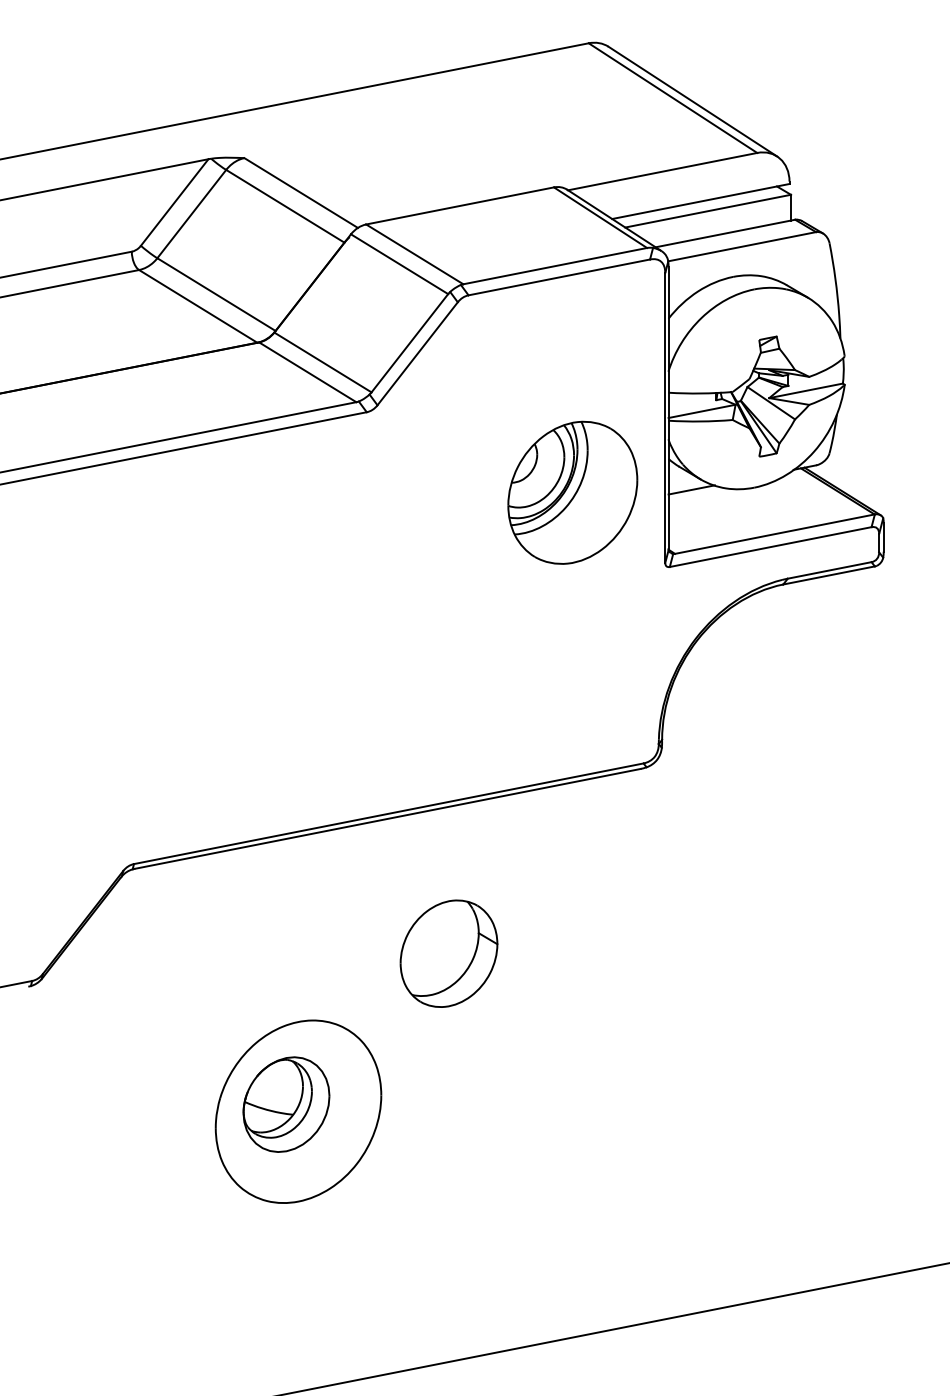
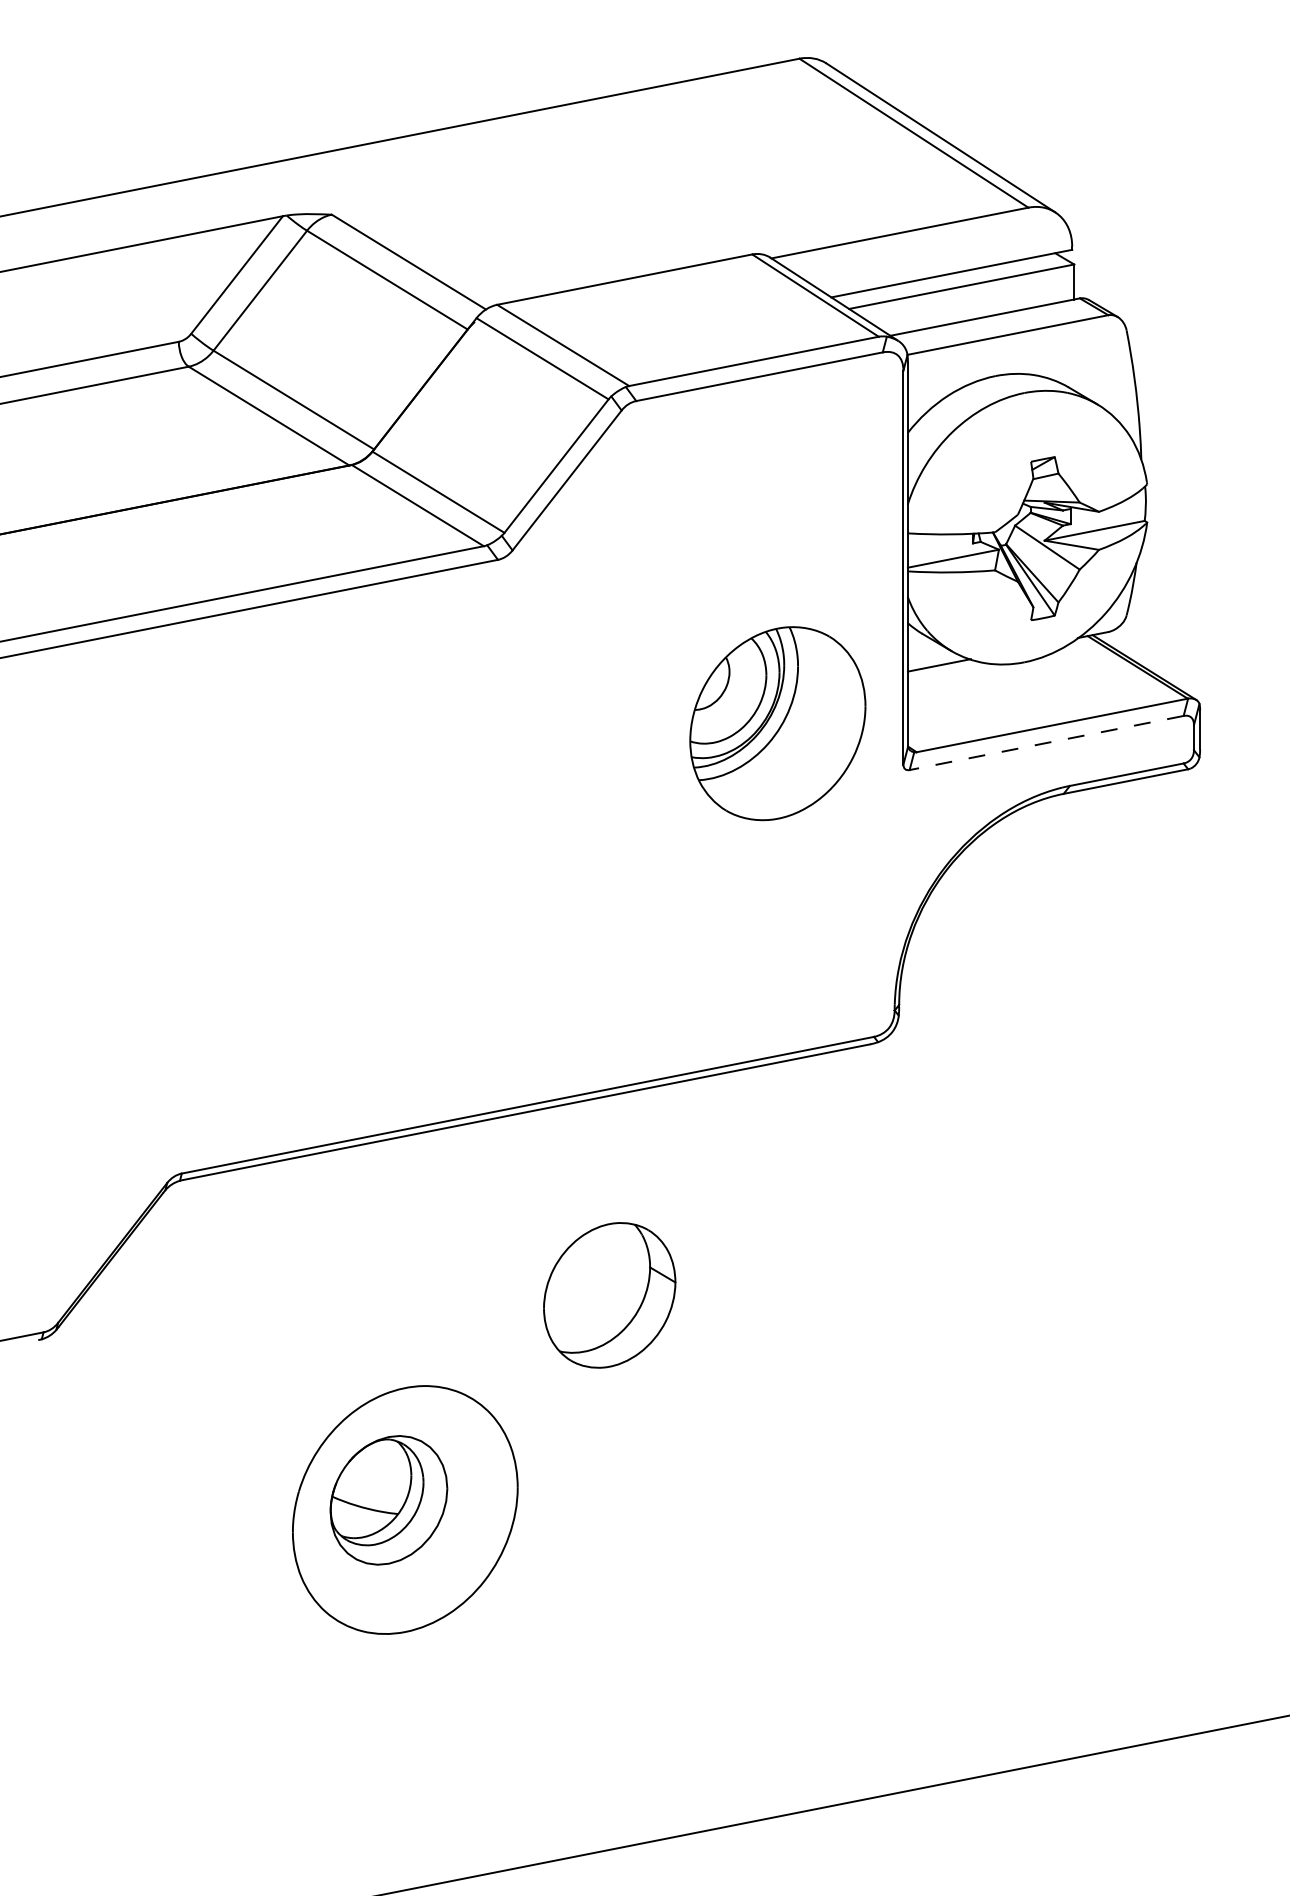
part: (572, 492) -> (777, 723), moved
line: (770, 547) -> (1046, 743), solid -> dashed

